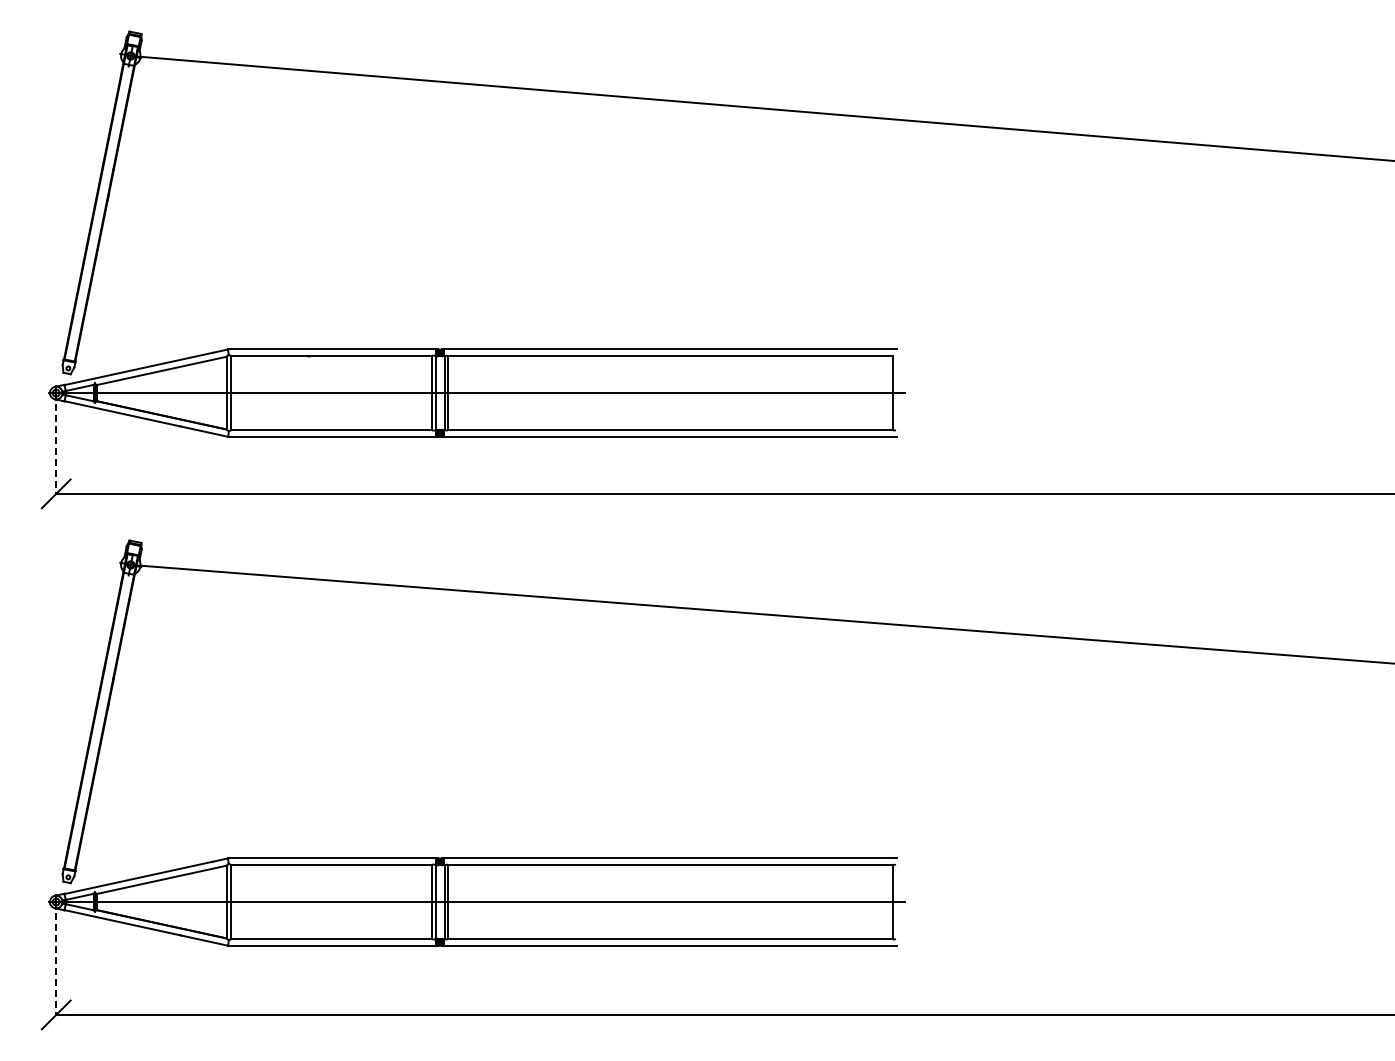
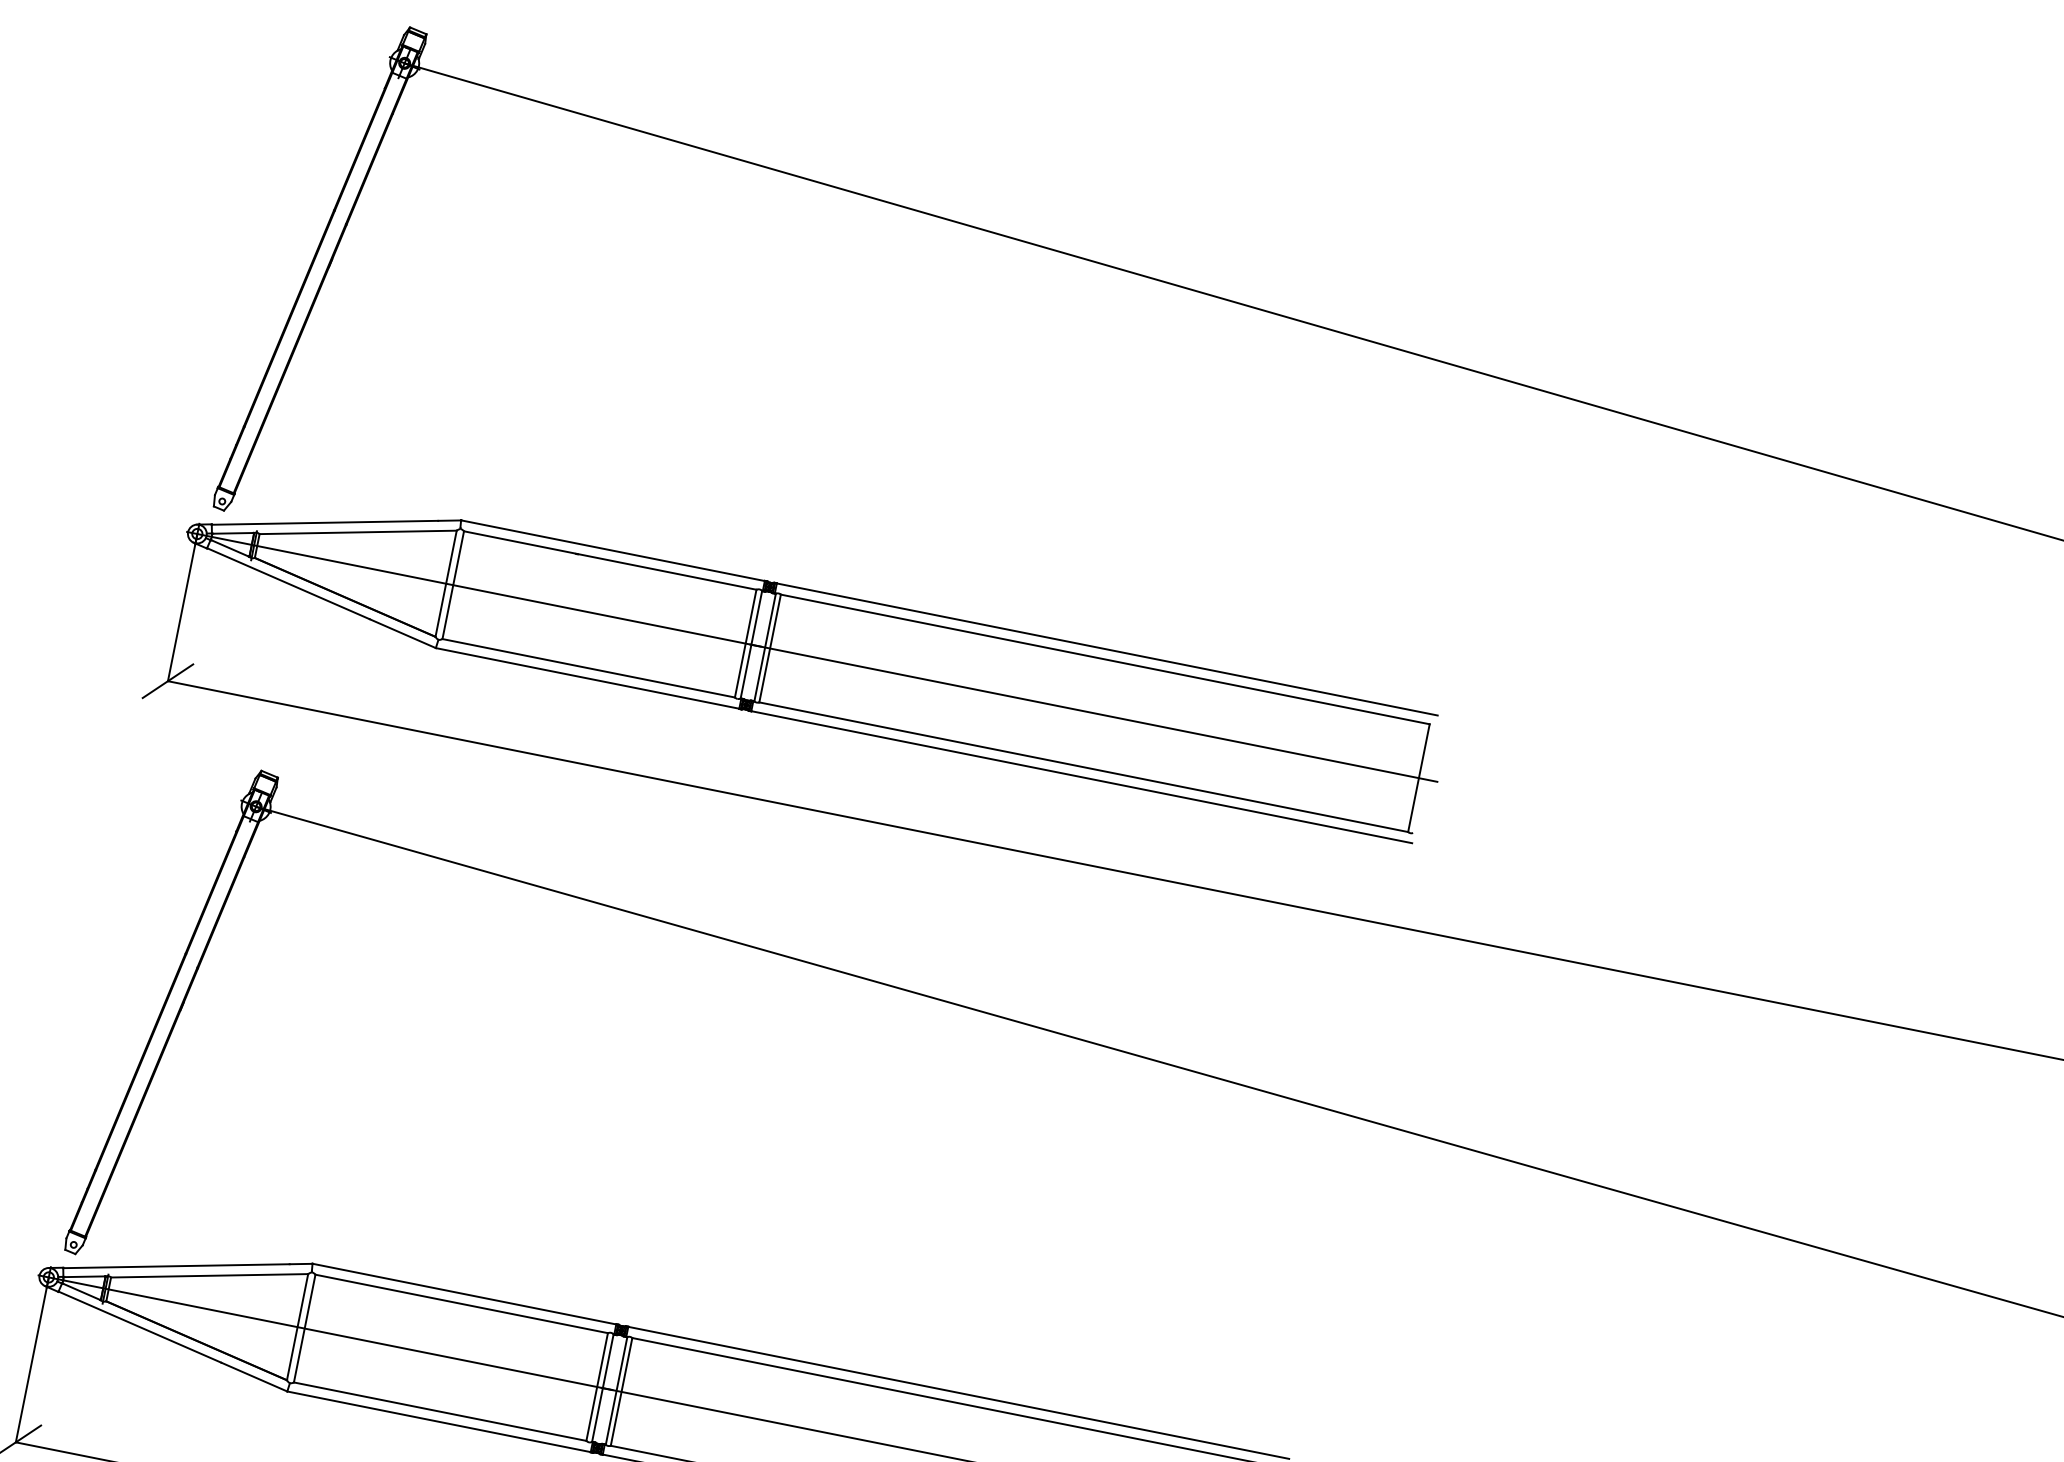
line: (56, 444) -> (182, 609), dashed -> solid
line: (56, 959) -> (32, 1361), dashed -> solid

